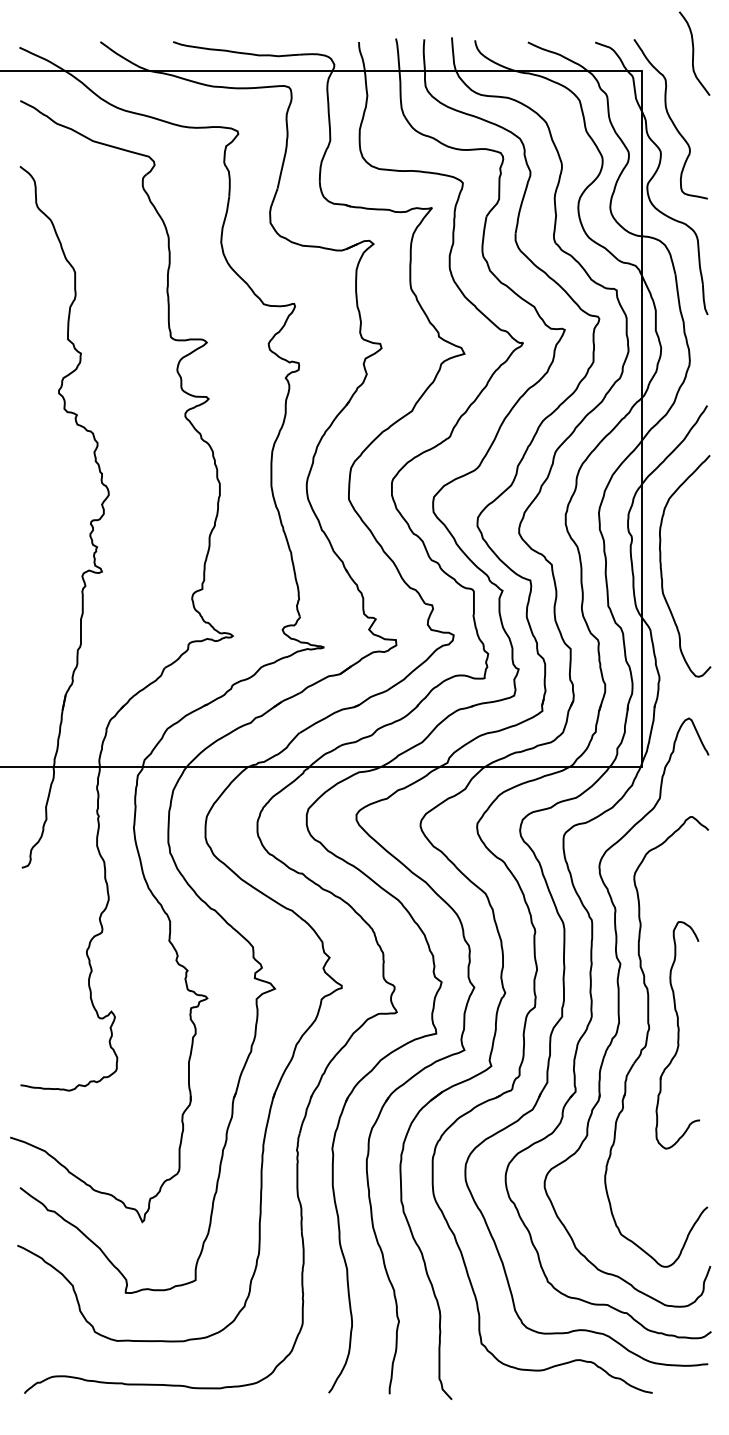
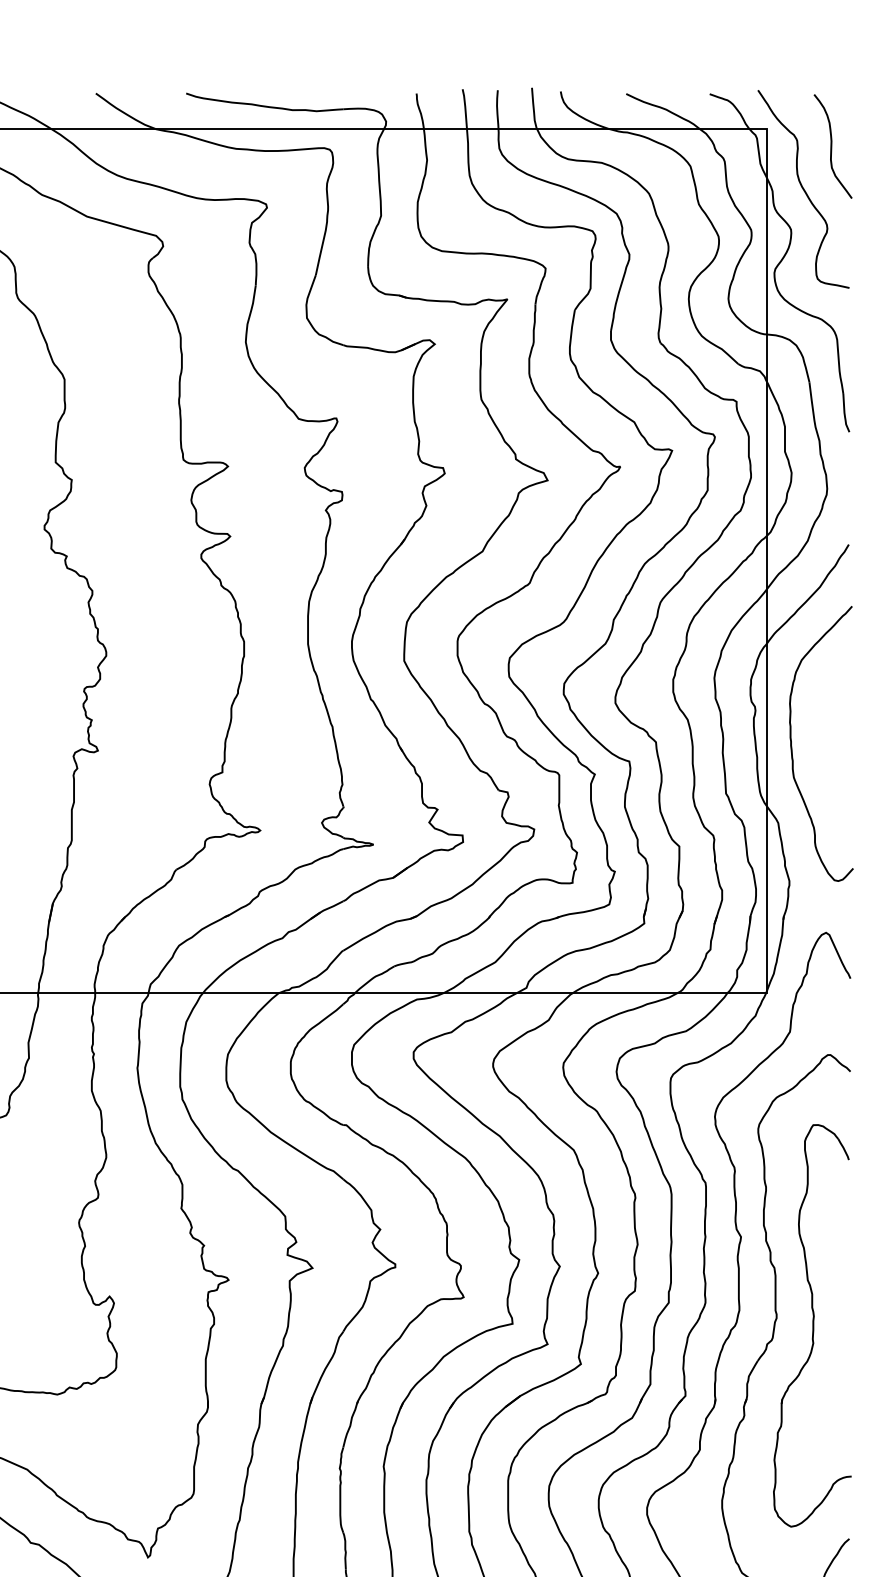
curve: (694, 53) -> (832, 146), moved
part: (677, 1035) -> (811, 1326), size x1.43

